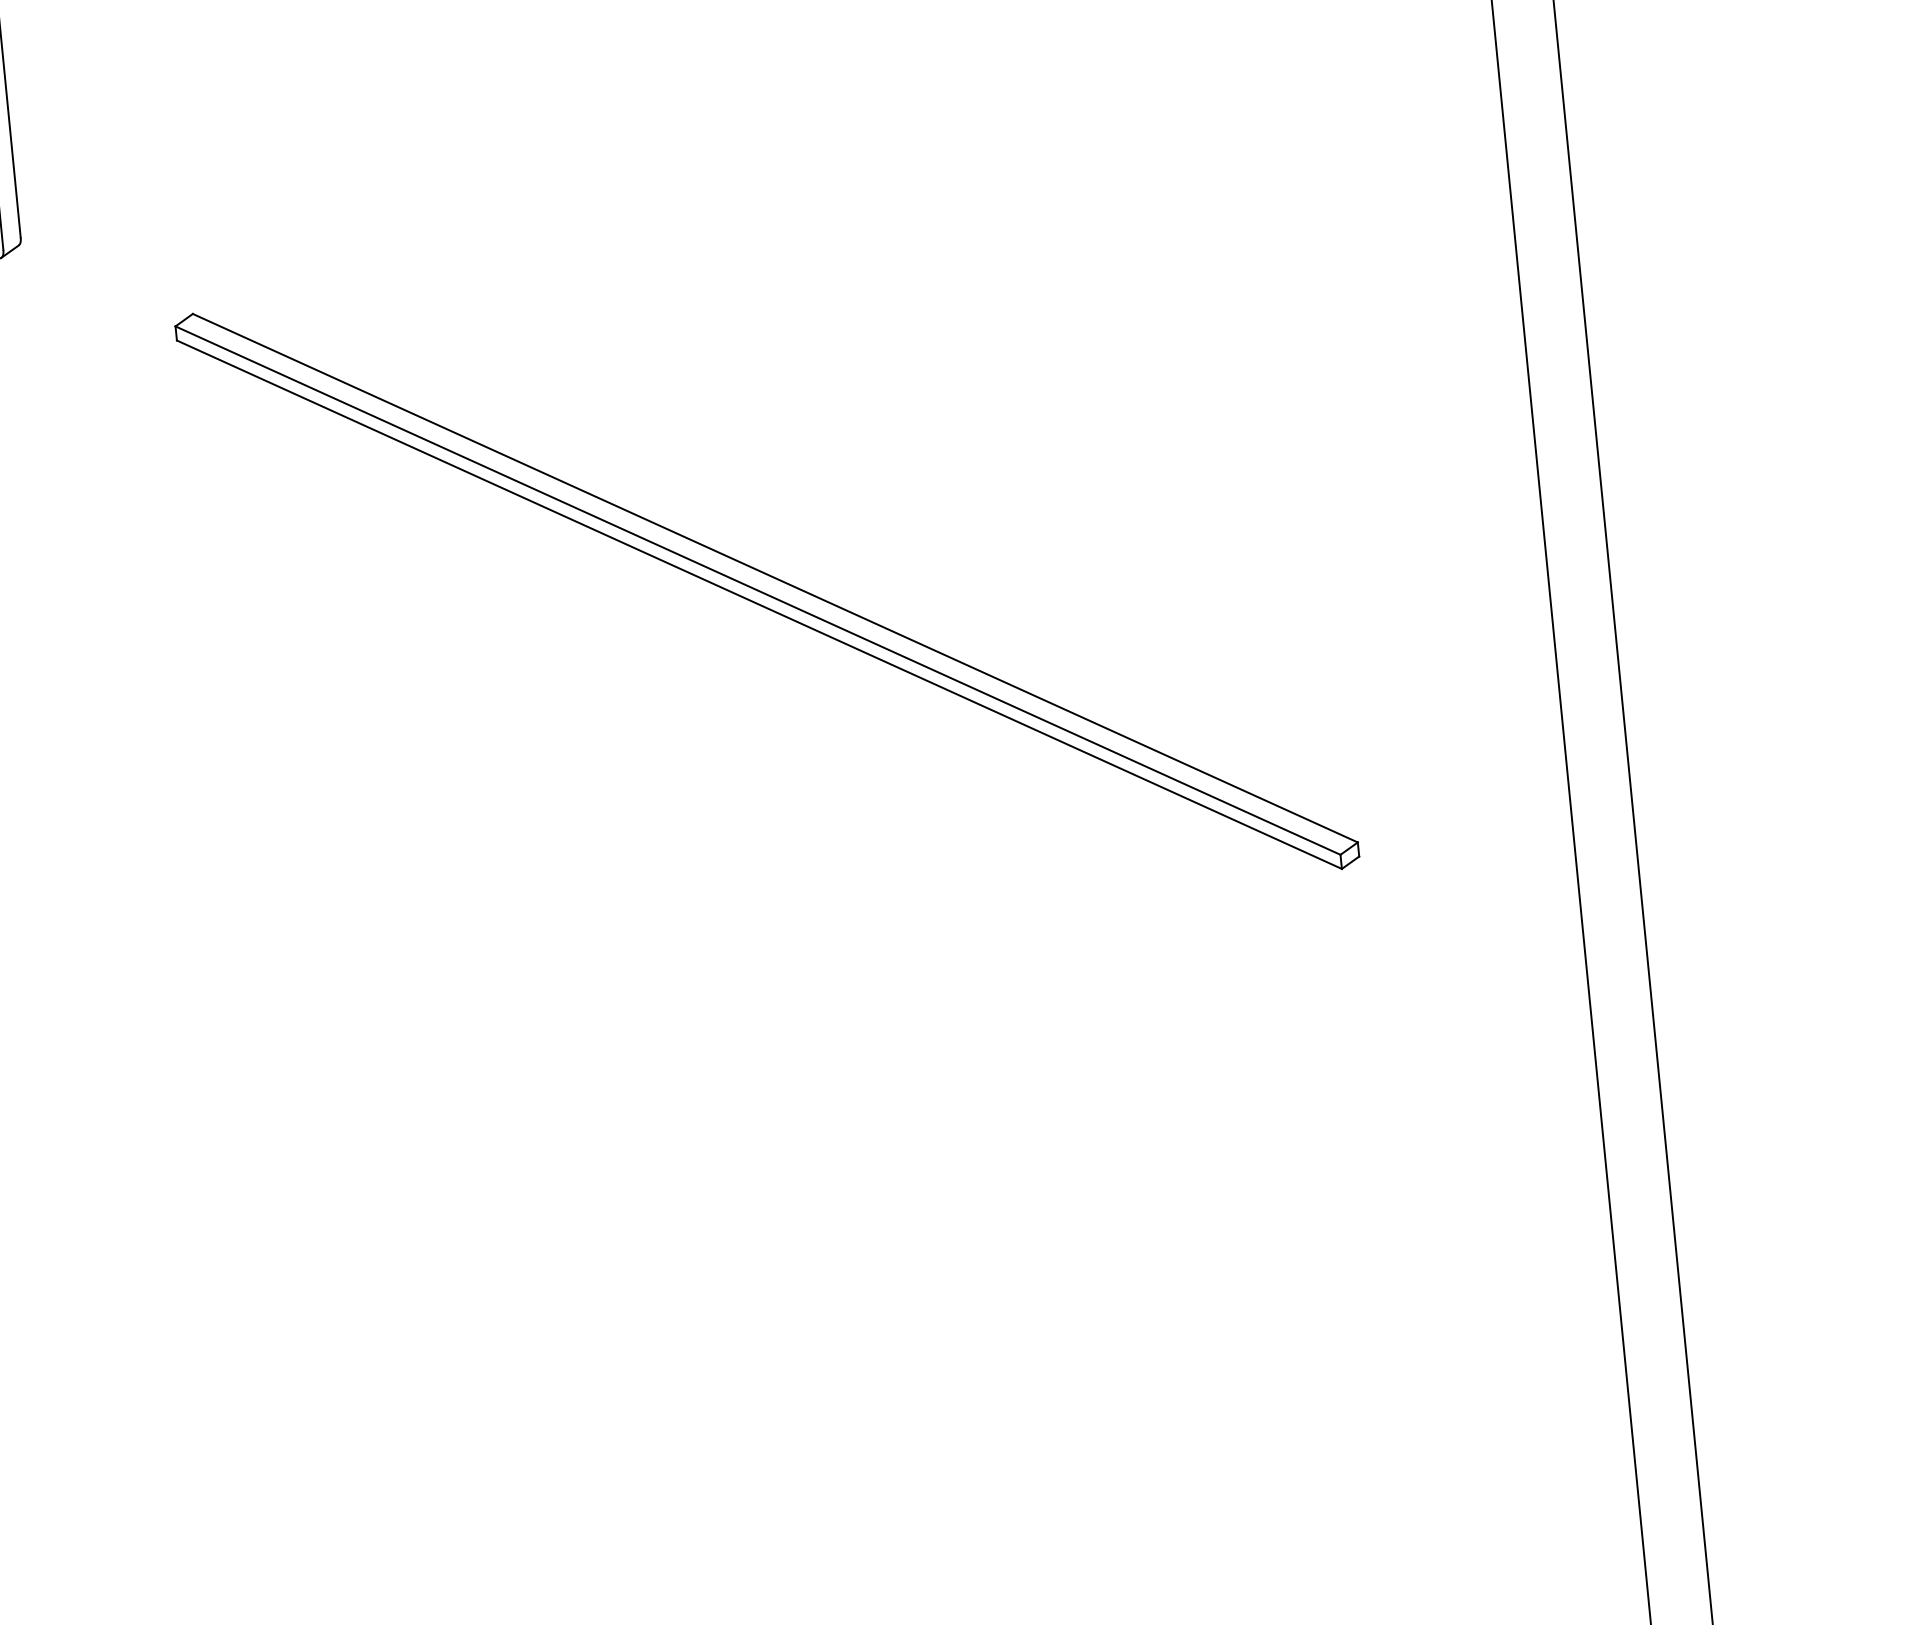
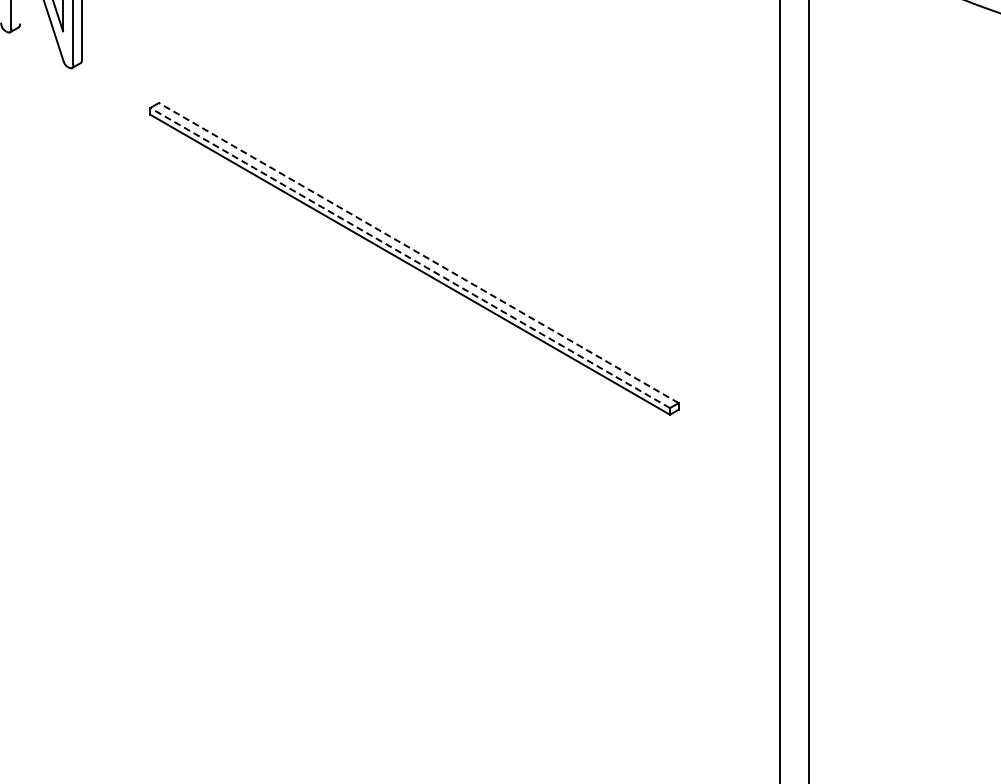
line: (774, 577) -> (418, 252), solid -> dashed
line: (756, 589) -> (409, 257), solid -> dashed

